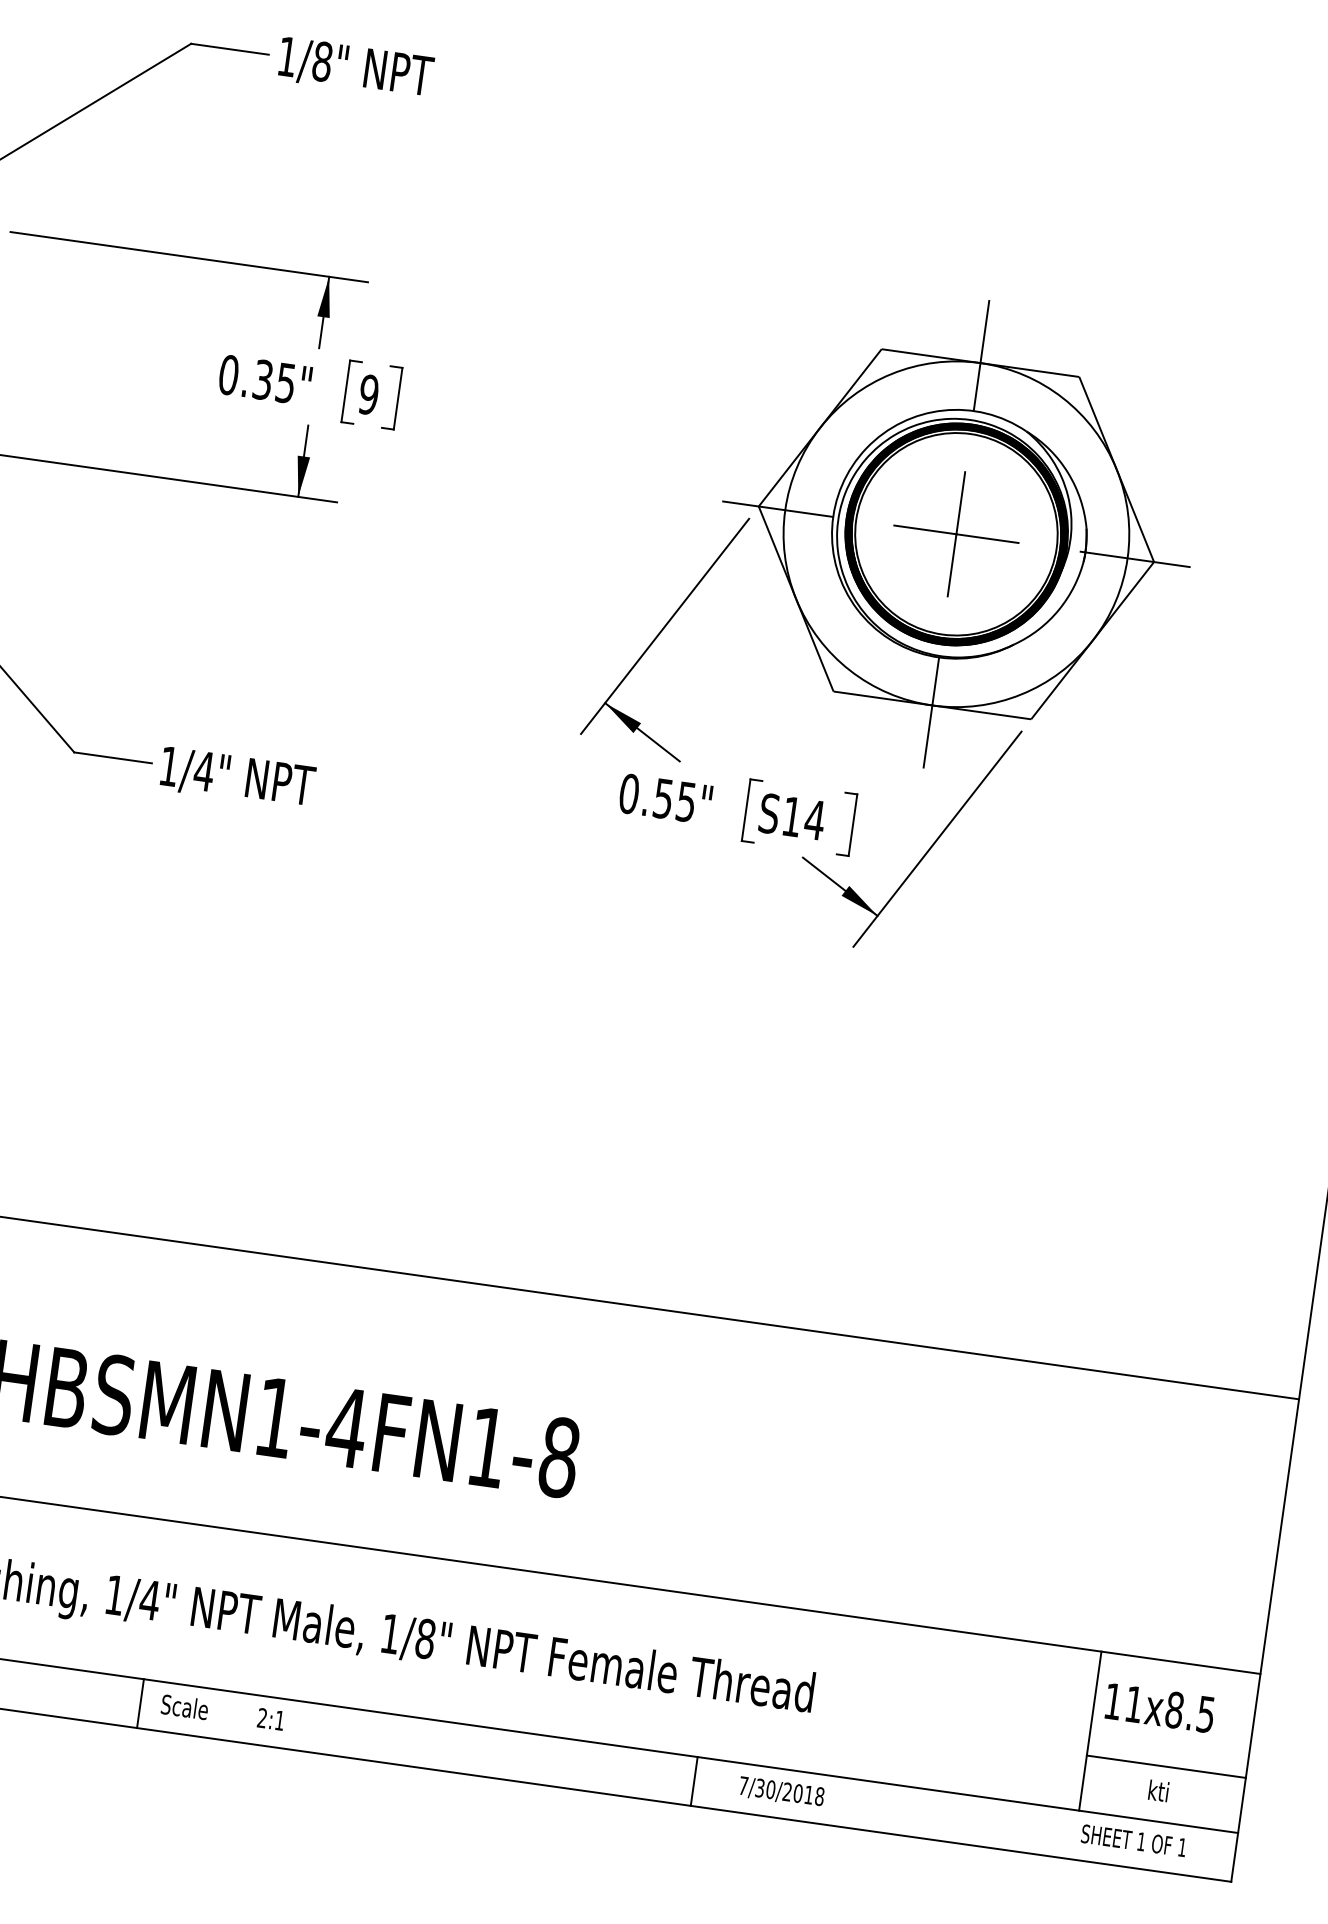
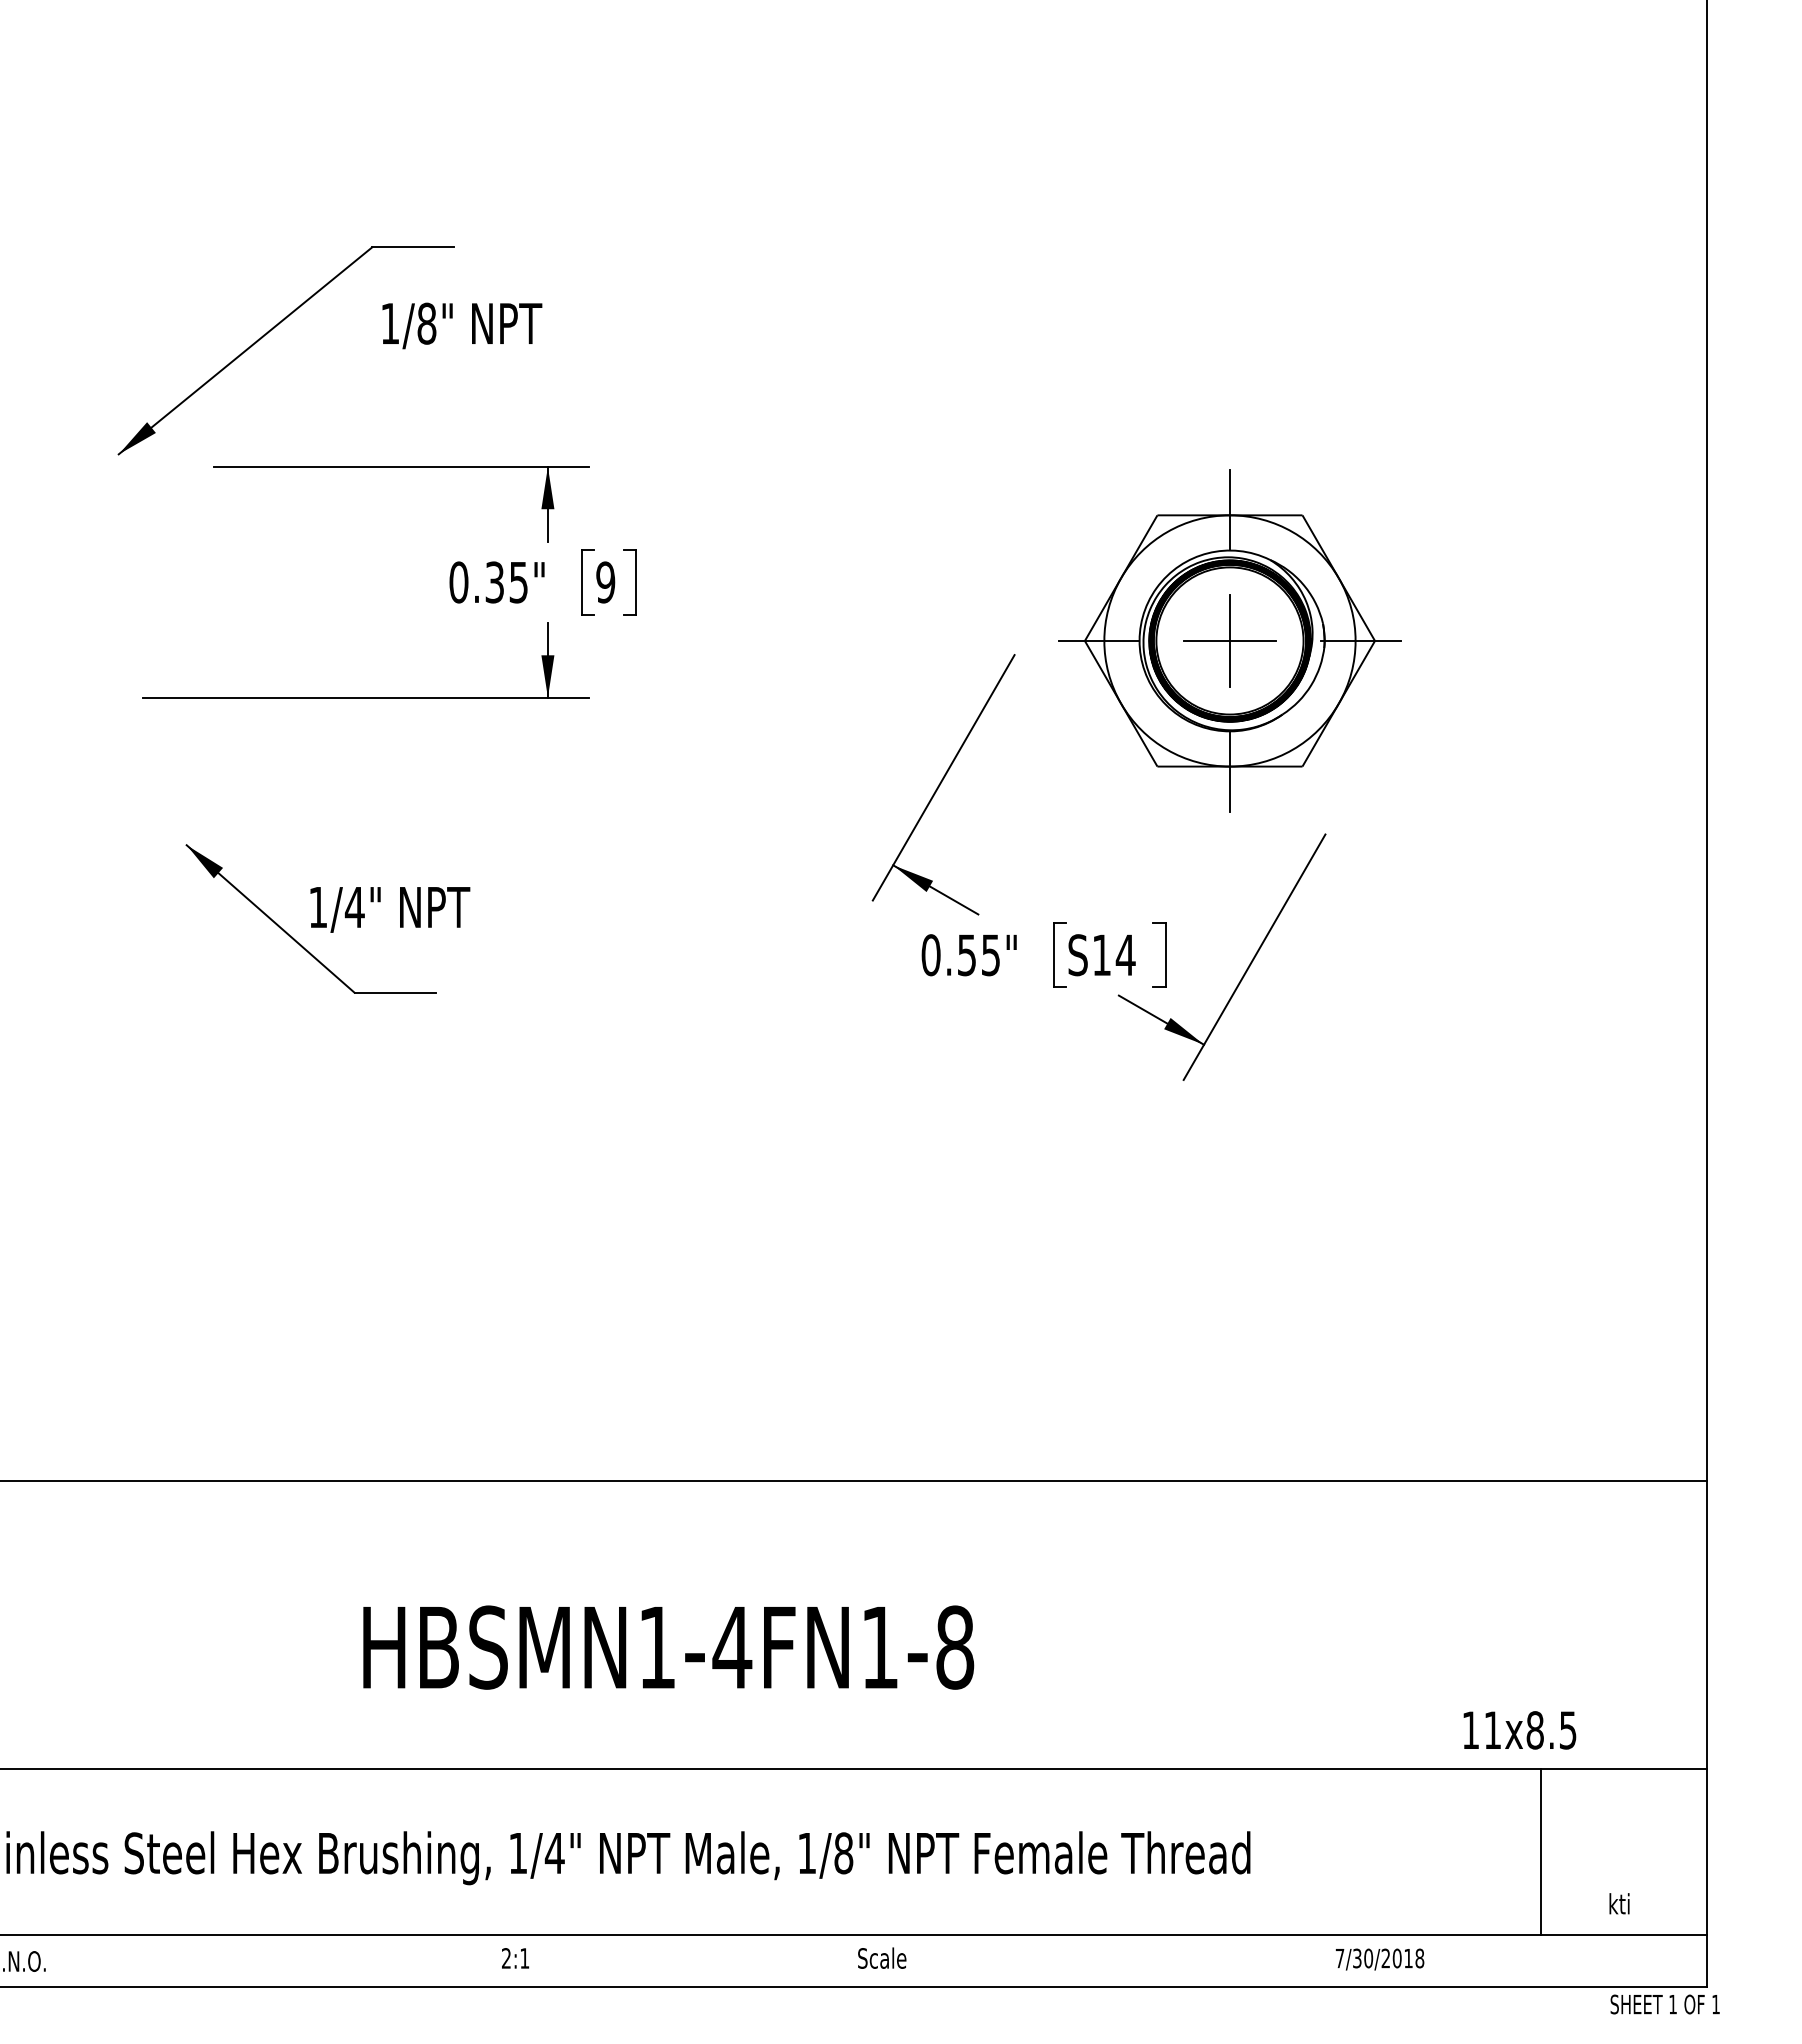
text: (356, 68) -> (462, 325), moved
part: (956, 533) -> (1229, 640), size x0.7
text: (237, 778) -> (390, 909), moved
line: (140, 1703) -> (560, 1960), removed
text: (185, 1706) -> (882, 1957), moved
text: (1159, 1708) -> (1519, 1730), moved
text: (270, 1719) -> (515, 1958), moved
line: (1166, 1766) -> (1623, 1877), removed
line: (694, 1780) -> (1140, 1960), removed
text: (781, 1792) -> (1379, 1959), moved
text: (1133, 1840) -> (1664, 2004), moved

